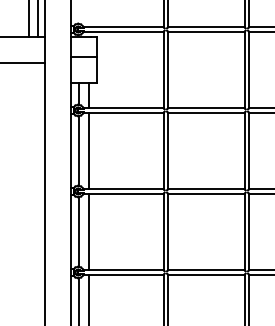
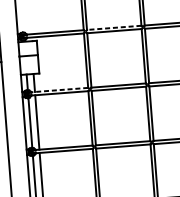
line: (205, 27) -> (113, 28), solid -> dashed
line: (122, 108) -> (58, 90), solid -> dashed

